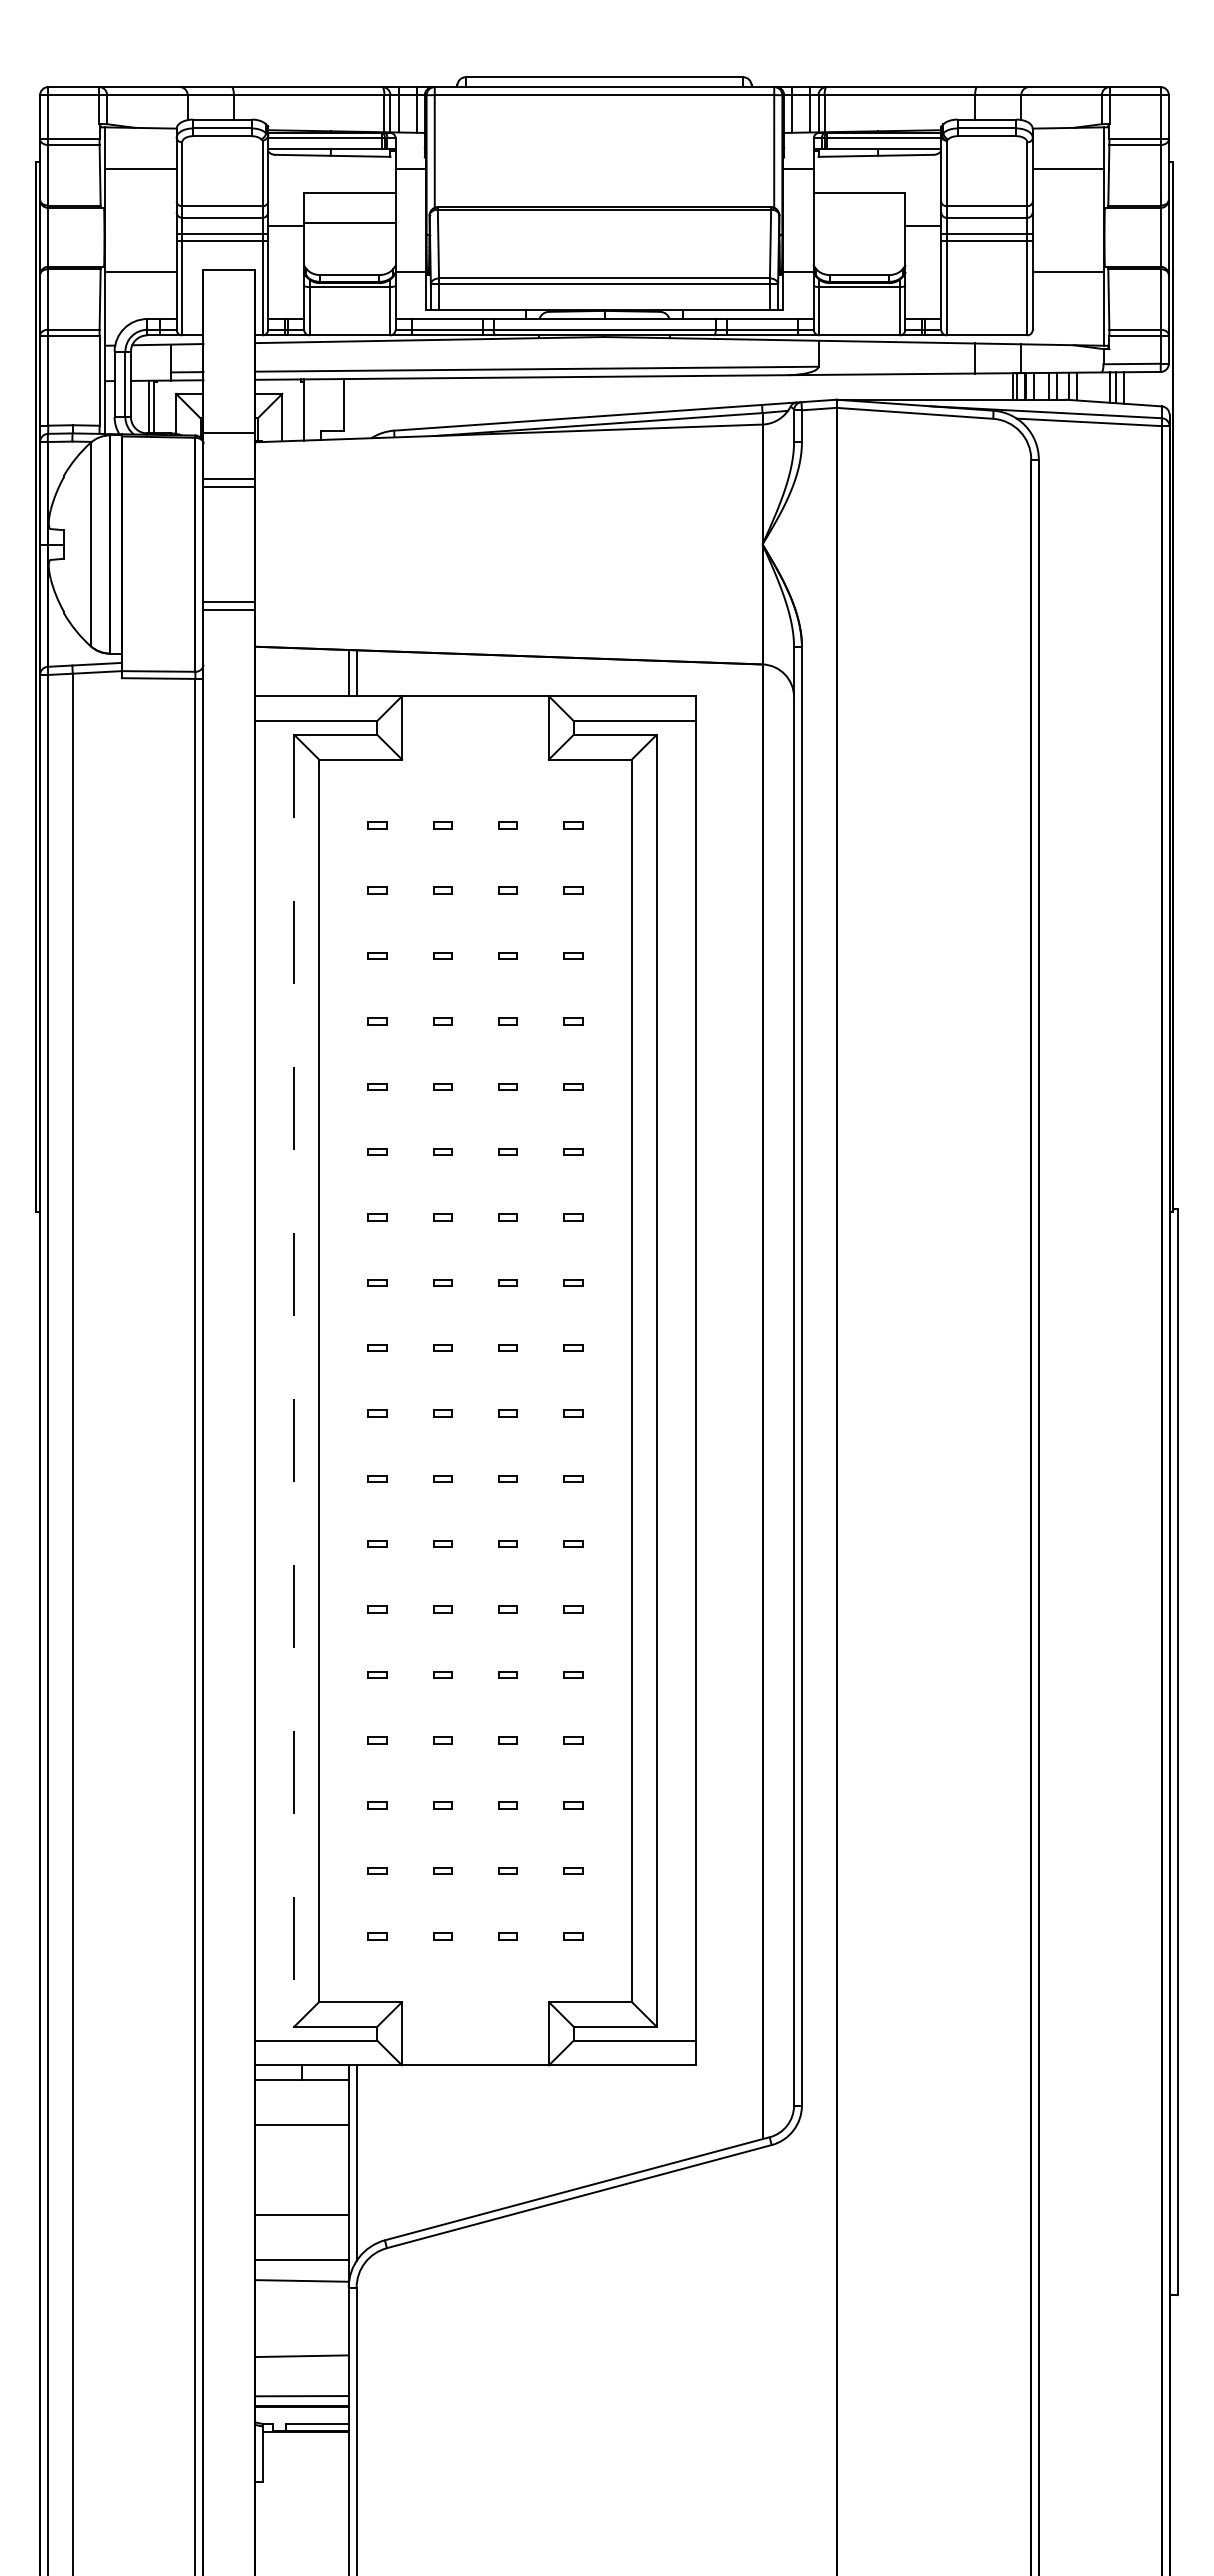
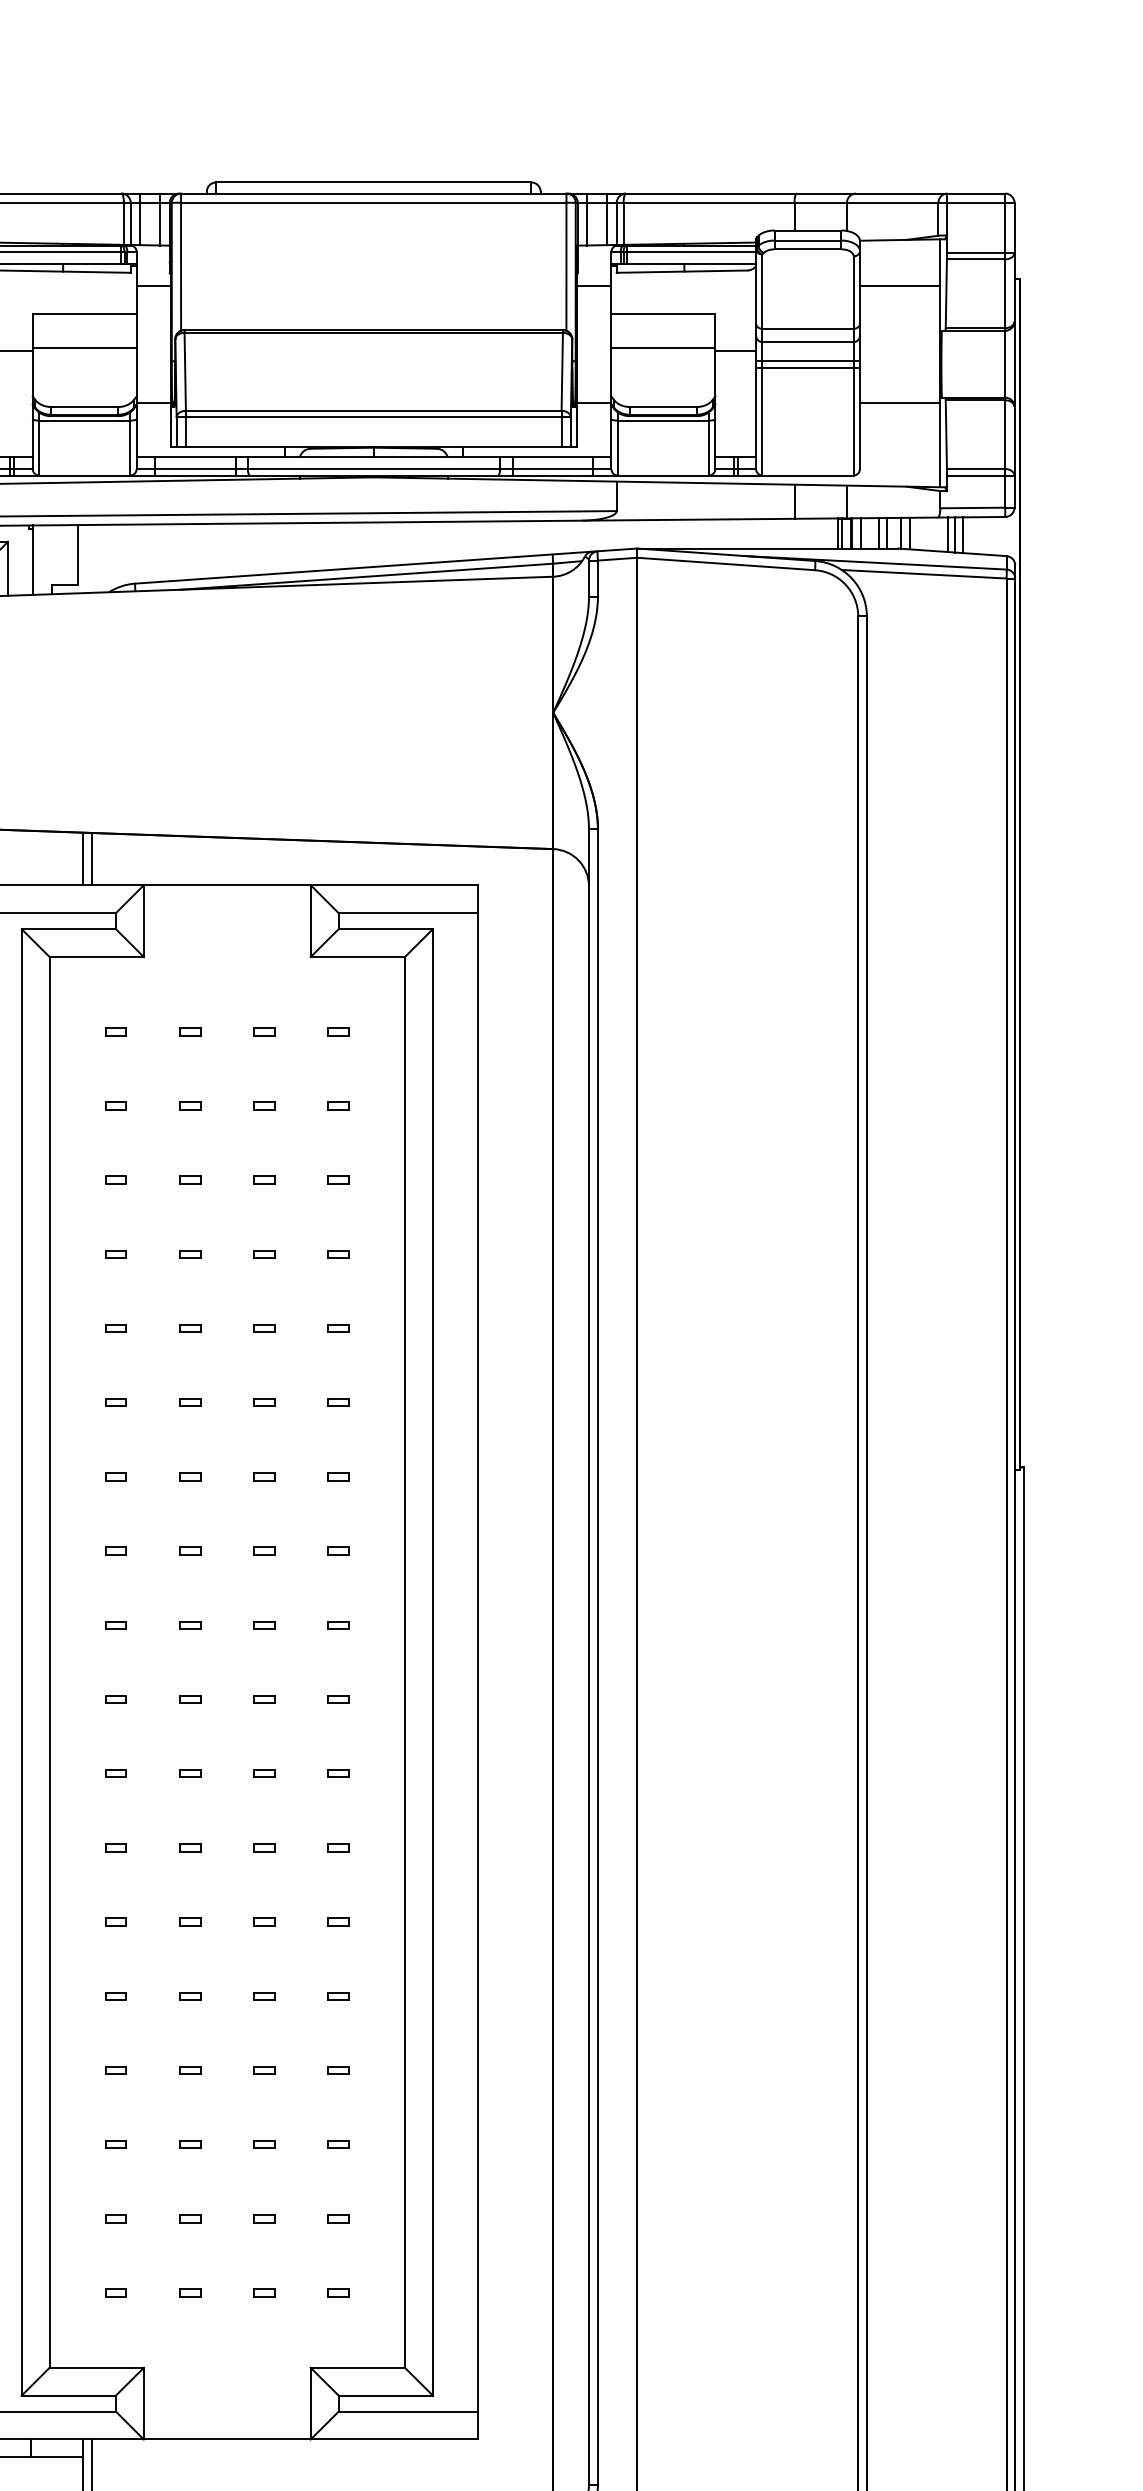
line: (859, 223) -> (663, 348), added
line: (294, 1380) -> (21, 1662), dashed -> solid

